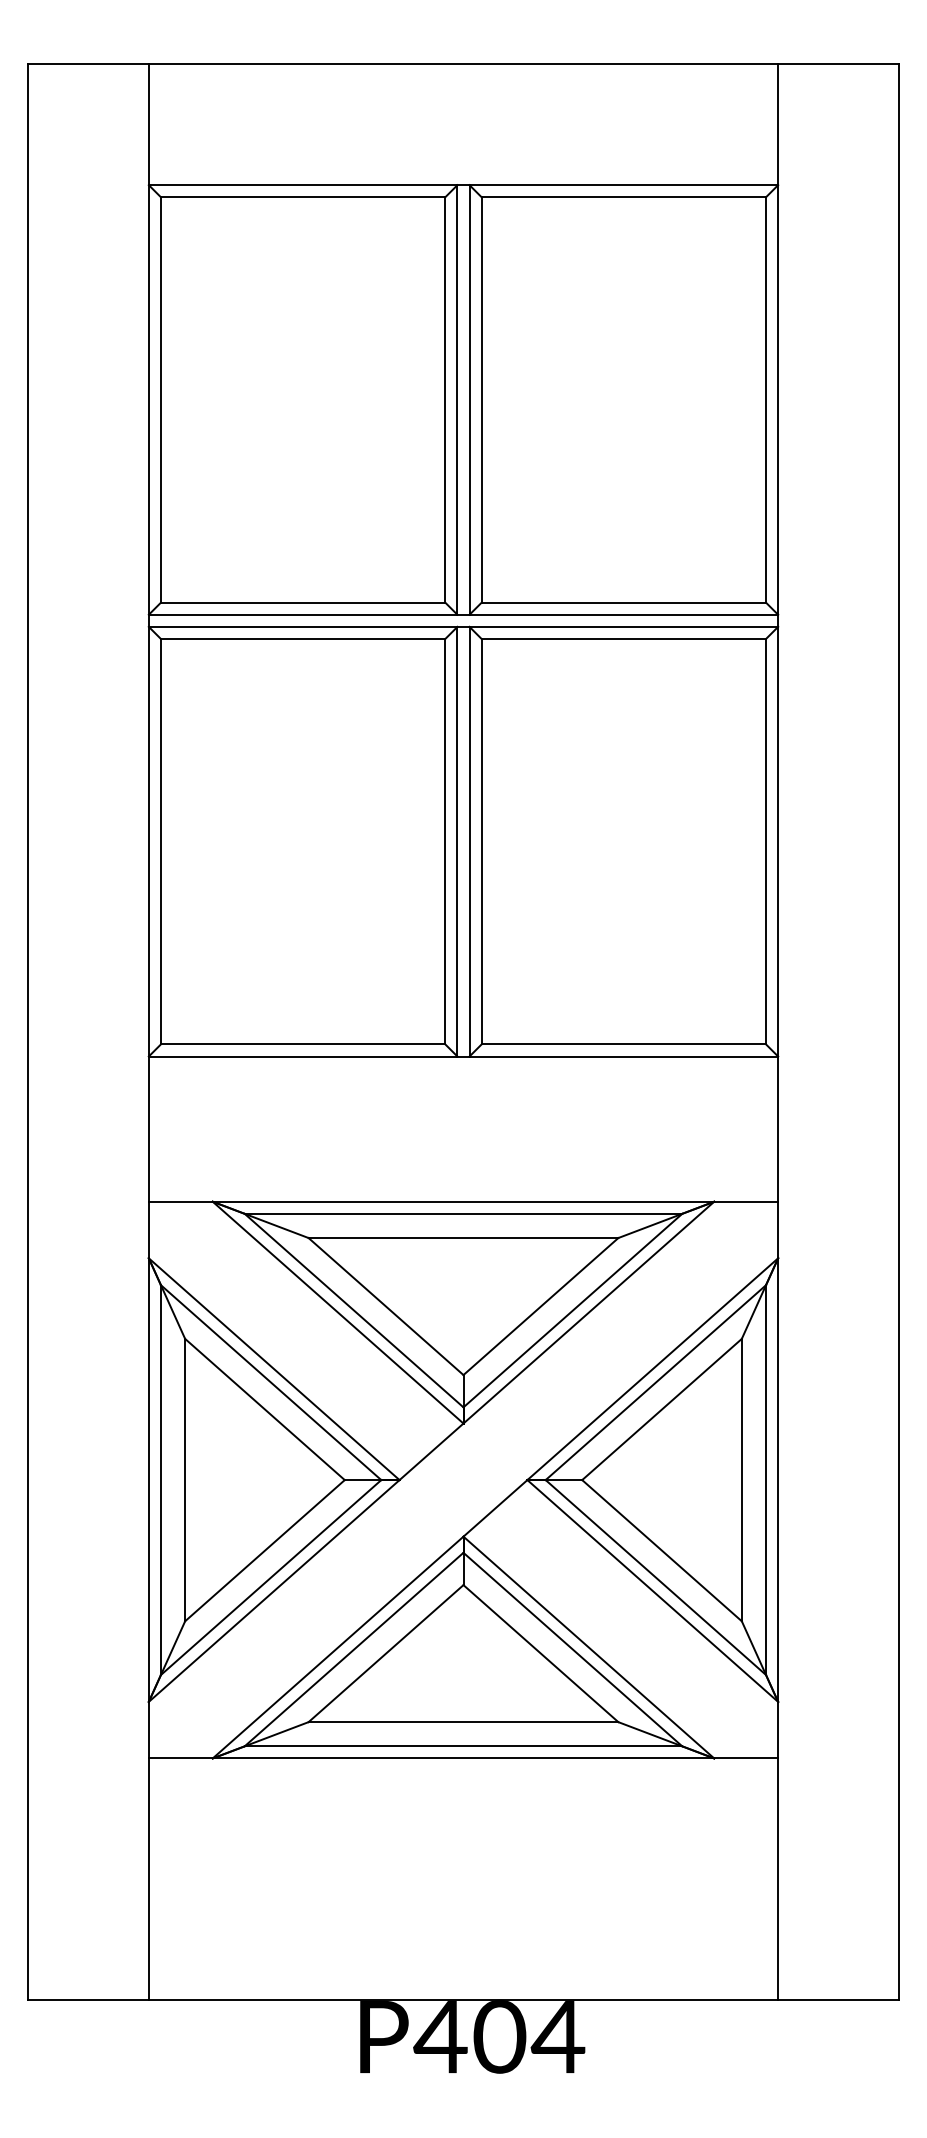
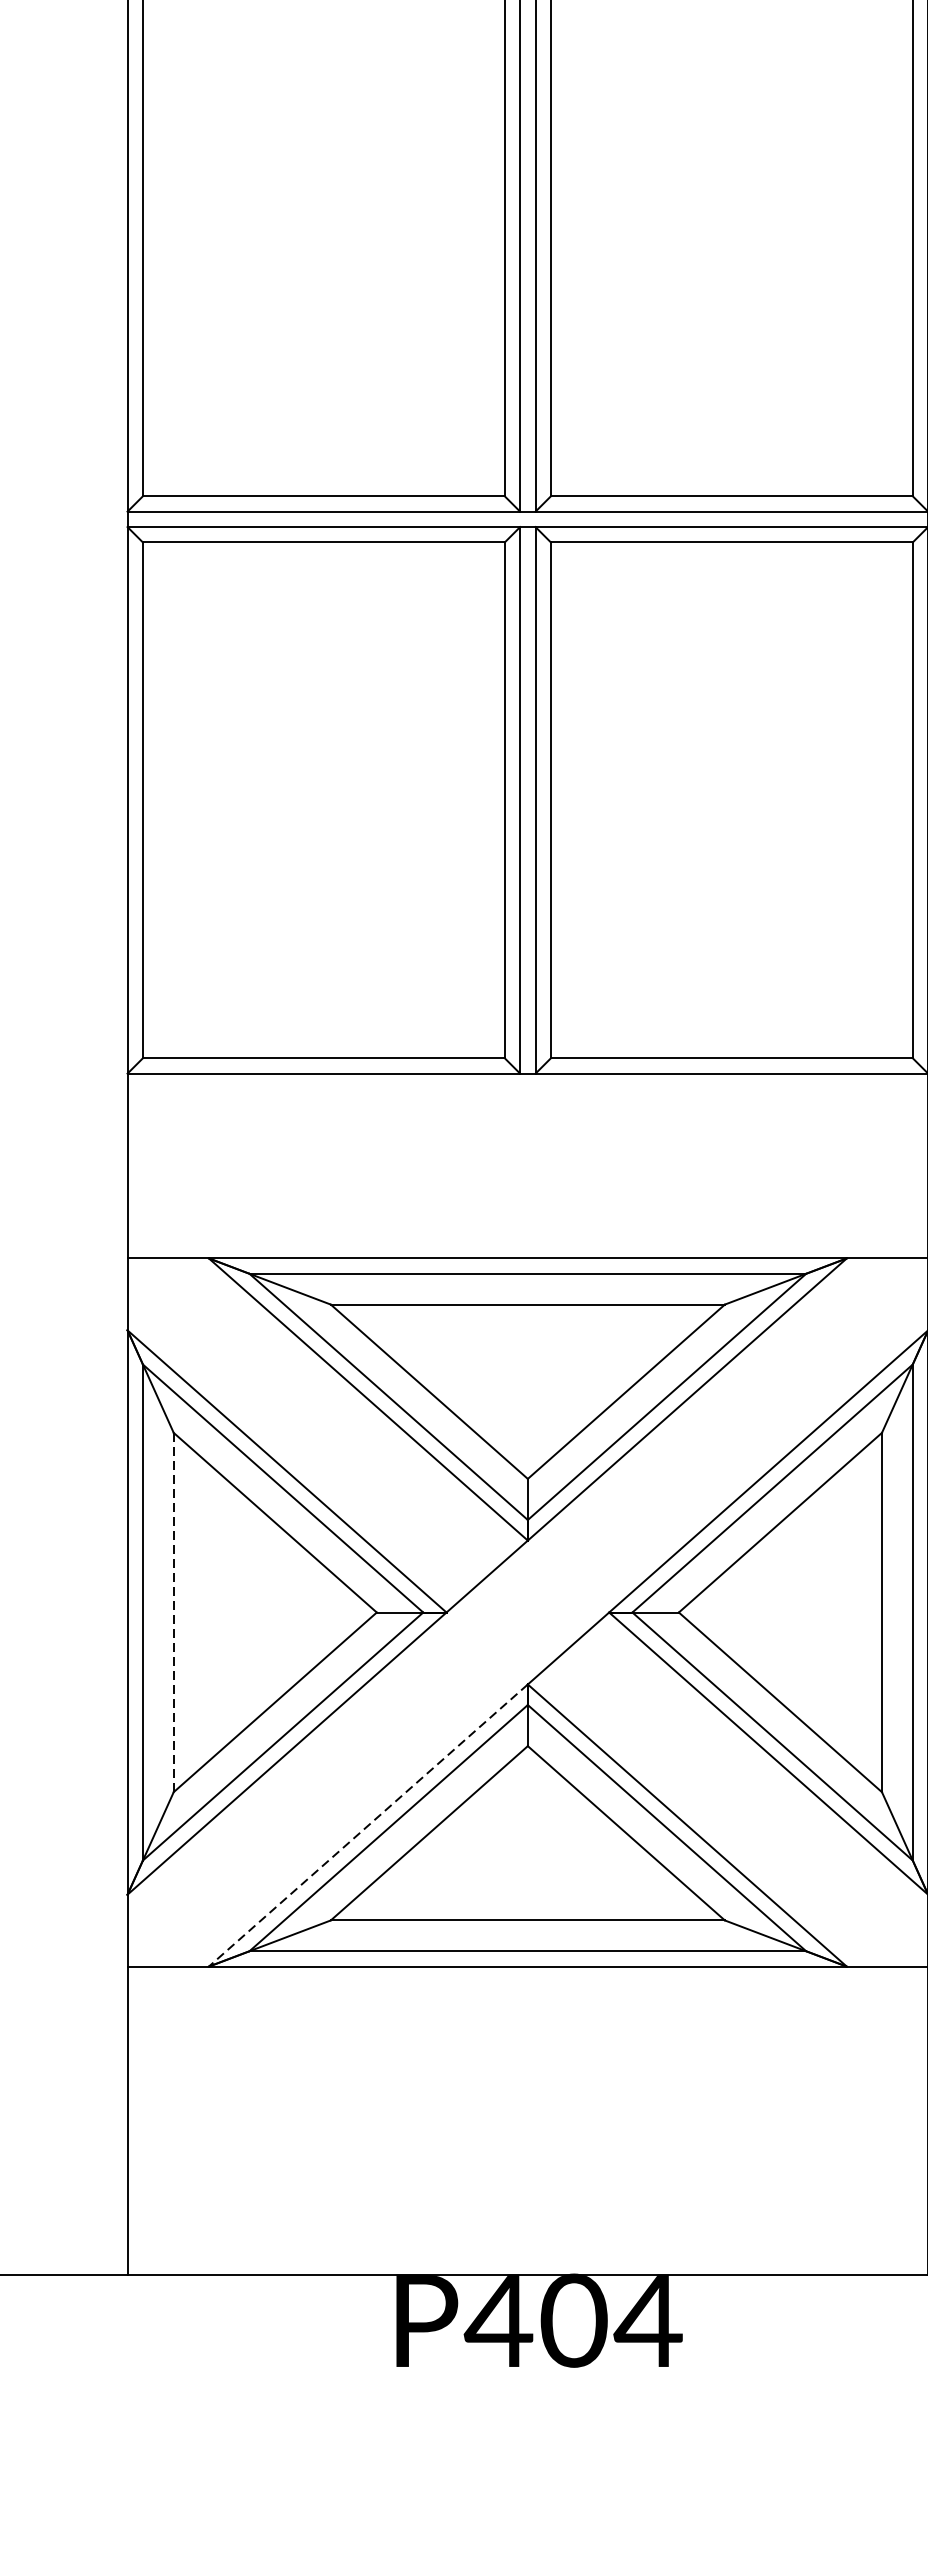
line: (185, 1480) -> (174, 1613), solid -> dashed
line: (337, 1647) -> (367, 1825), solid -> dashed

